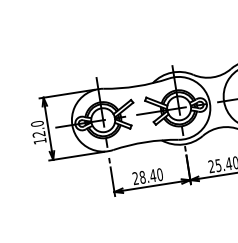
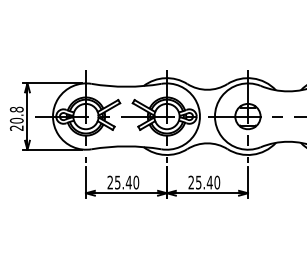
text: (38, 132) -> (16, 118), 12.0 -> 20.8
text: (142, 177) -> (117, 182), 28.40 -> 25.40

